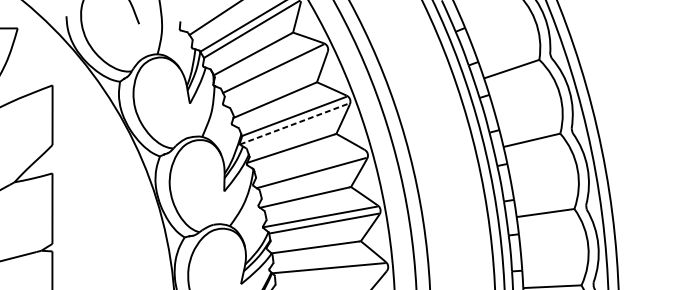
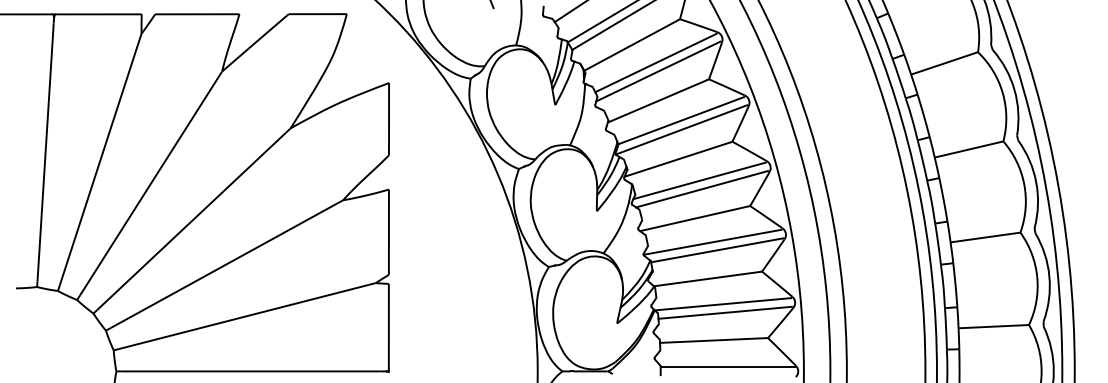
line: (275, 75) -> (658, 71), added
line: (294, 123) -> (681, 129), dashed -> solid
line: (309, 165) -> (699, 180), added
line: (329, 275) -> (724, 312), added

